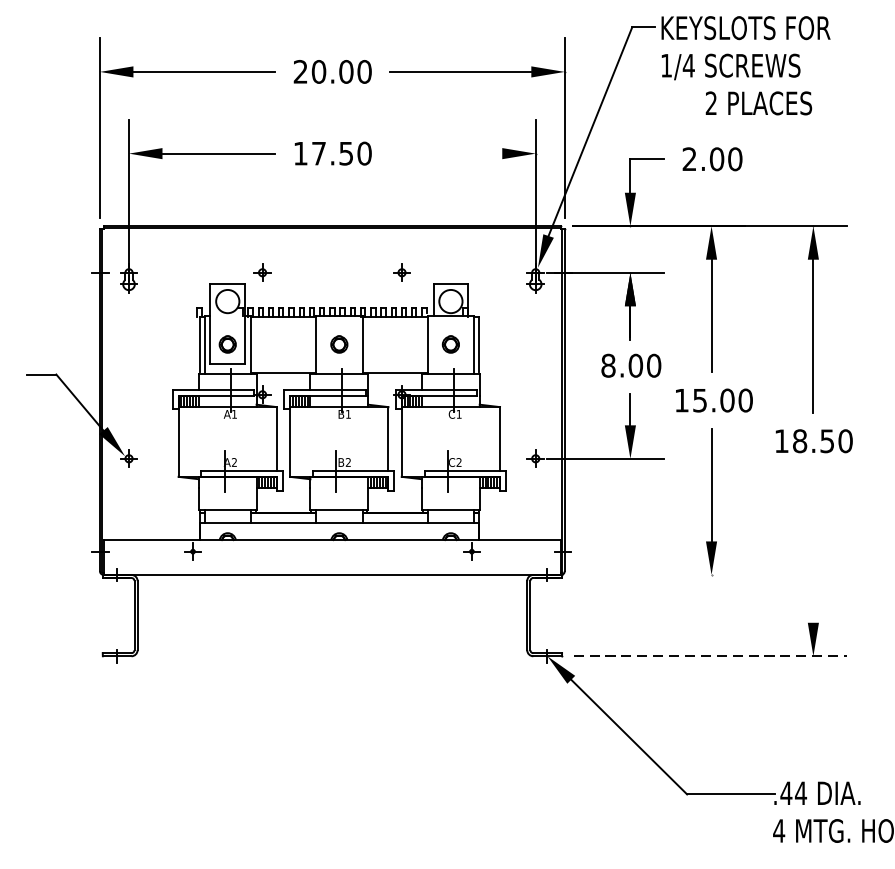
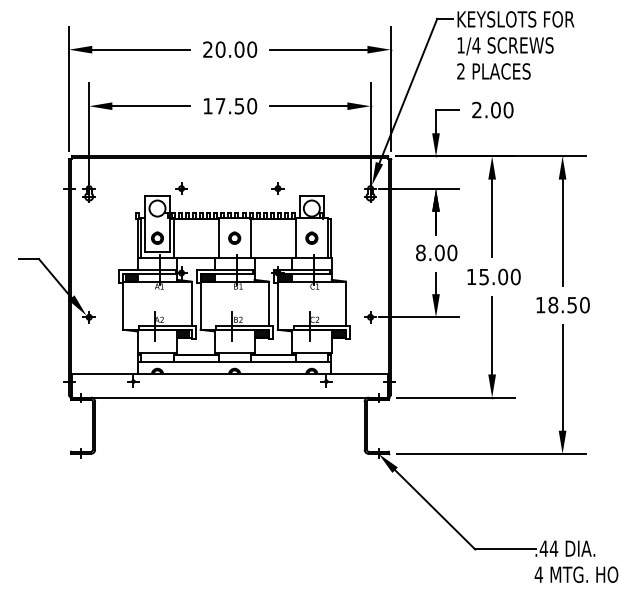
text: (758, 103) -> (493, 71), moved
line: (446, 154) -> (308, 106), added
line: (813, 545) -> (562, 377), added
line: (658, 574) -> (455, 397), added
line: (710, 655) -> (491, 453), dashed -> solid

